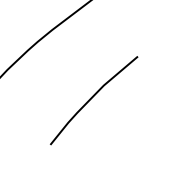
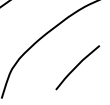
line: (93, 98) -> (77, 66), moved

